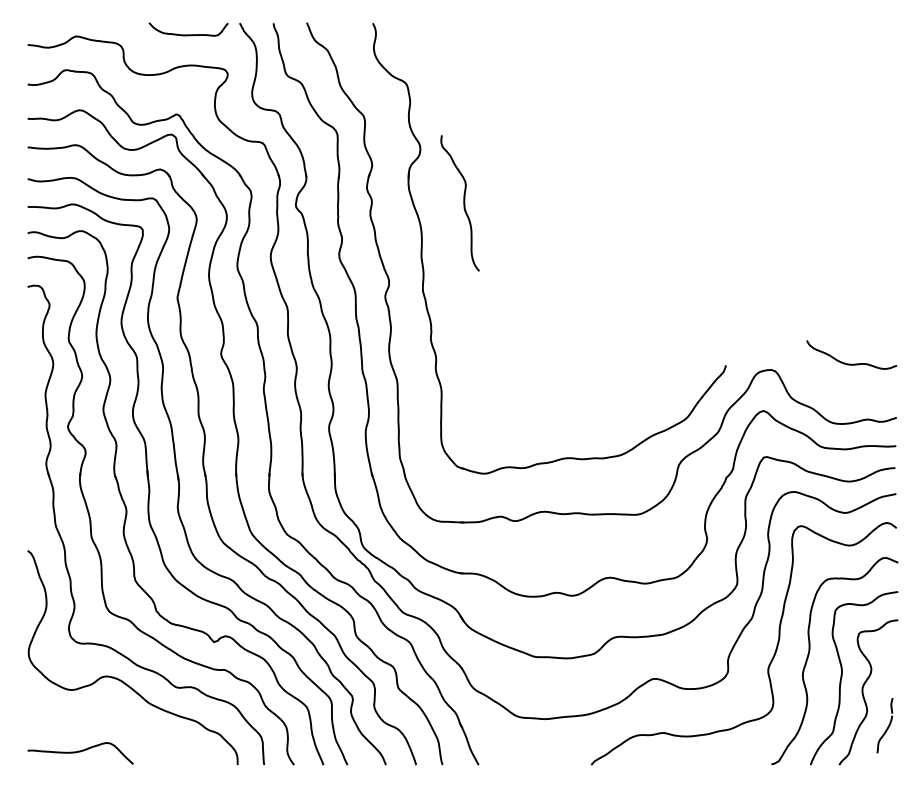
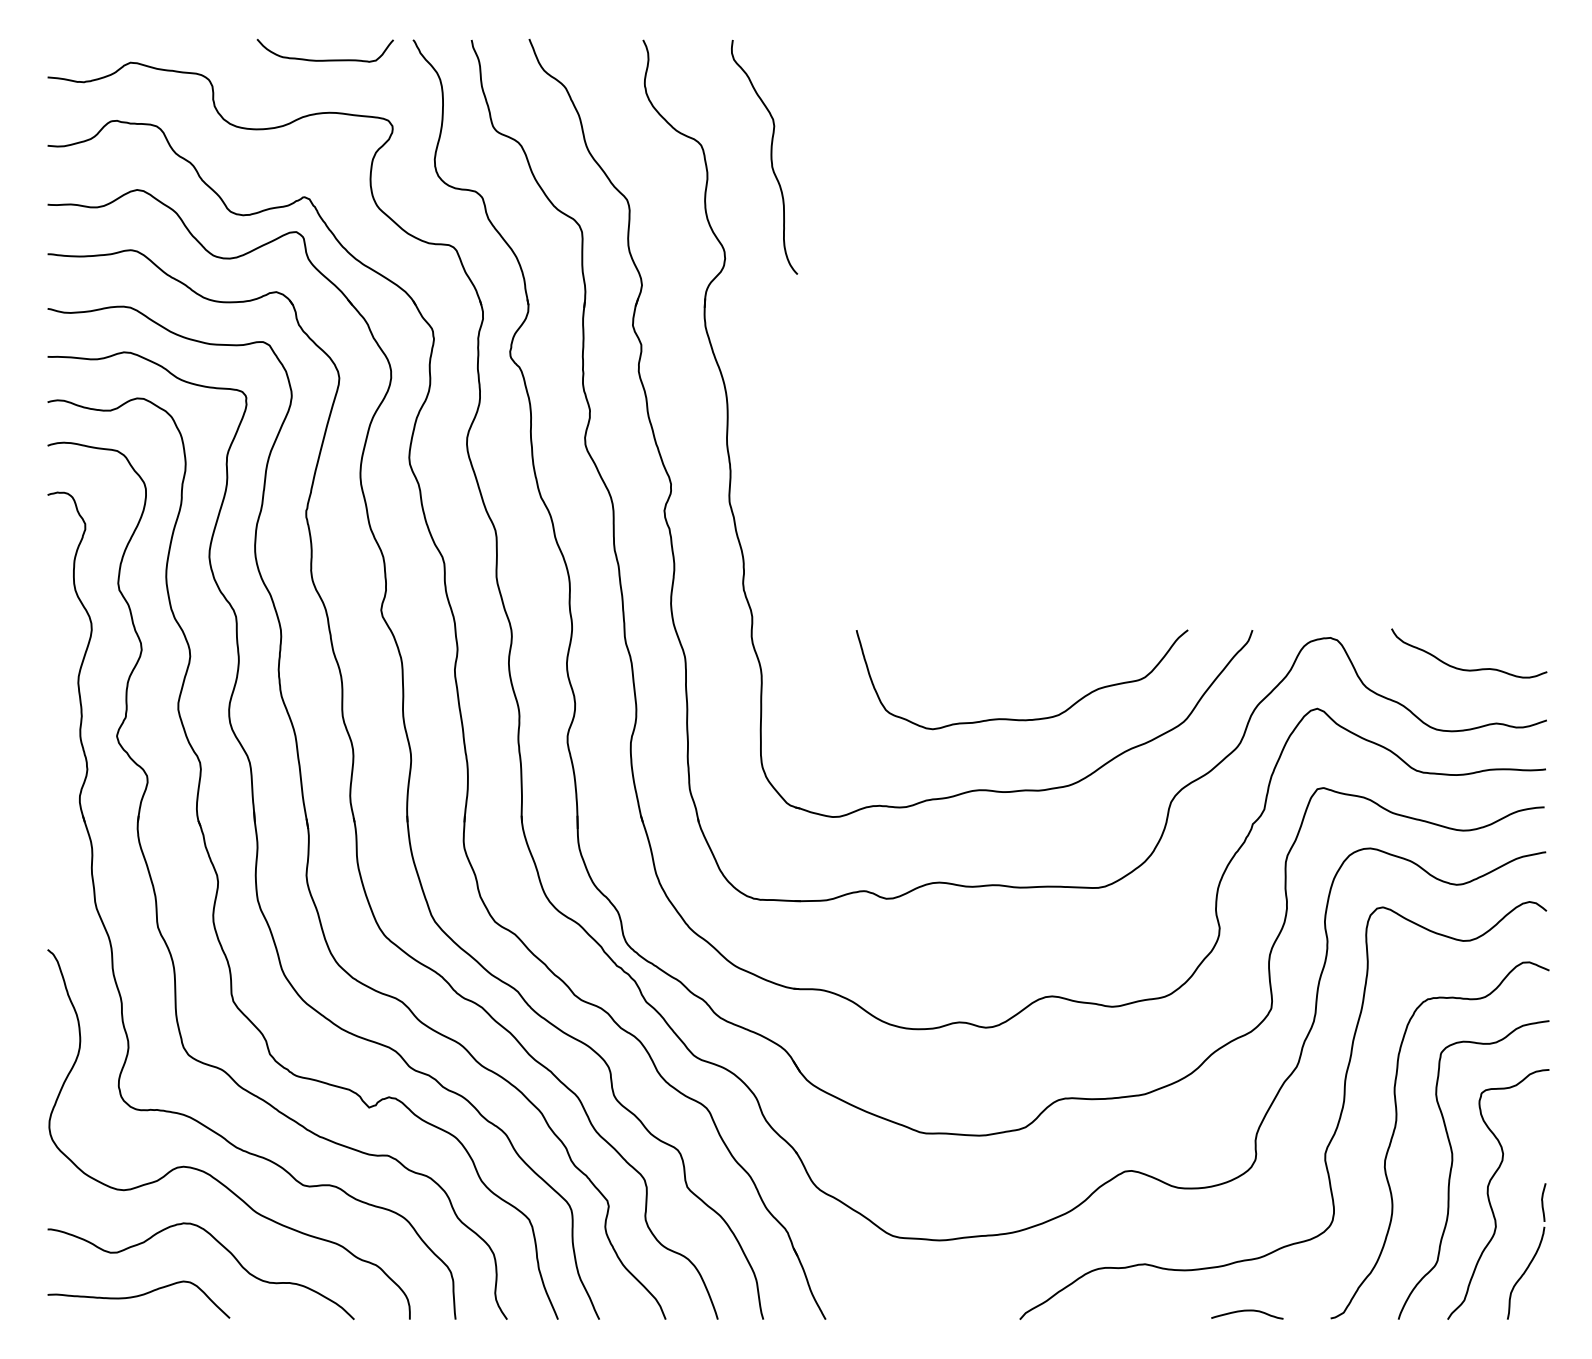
curve: (463, 203) -> (770, 157), moved
curve: (851, 363) -> (1468, 668), moved
curve: (592, 416) -> (1021, 718), added
curve: (127, 722) -> (219, 1246), added
part: (884, 725) -> (1525, 1251), size x1.43
curve: (723, 760) -> (1247, 1311), added

